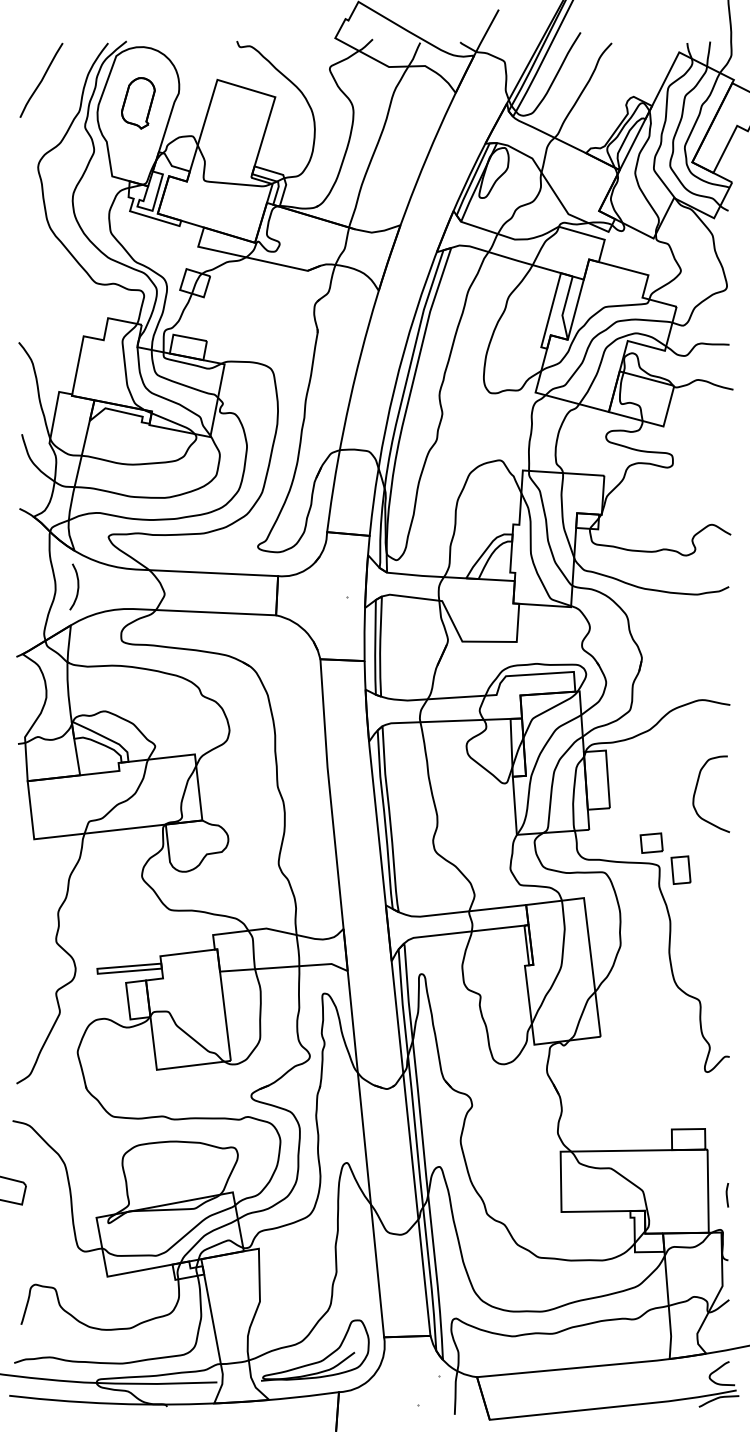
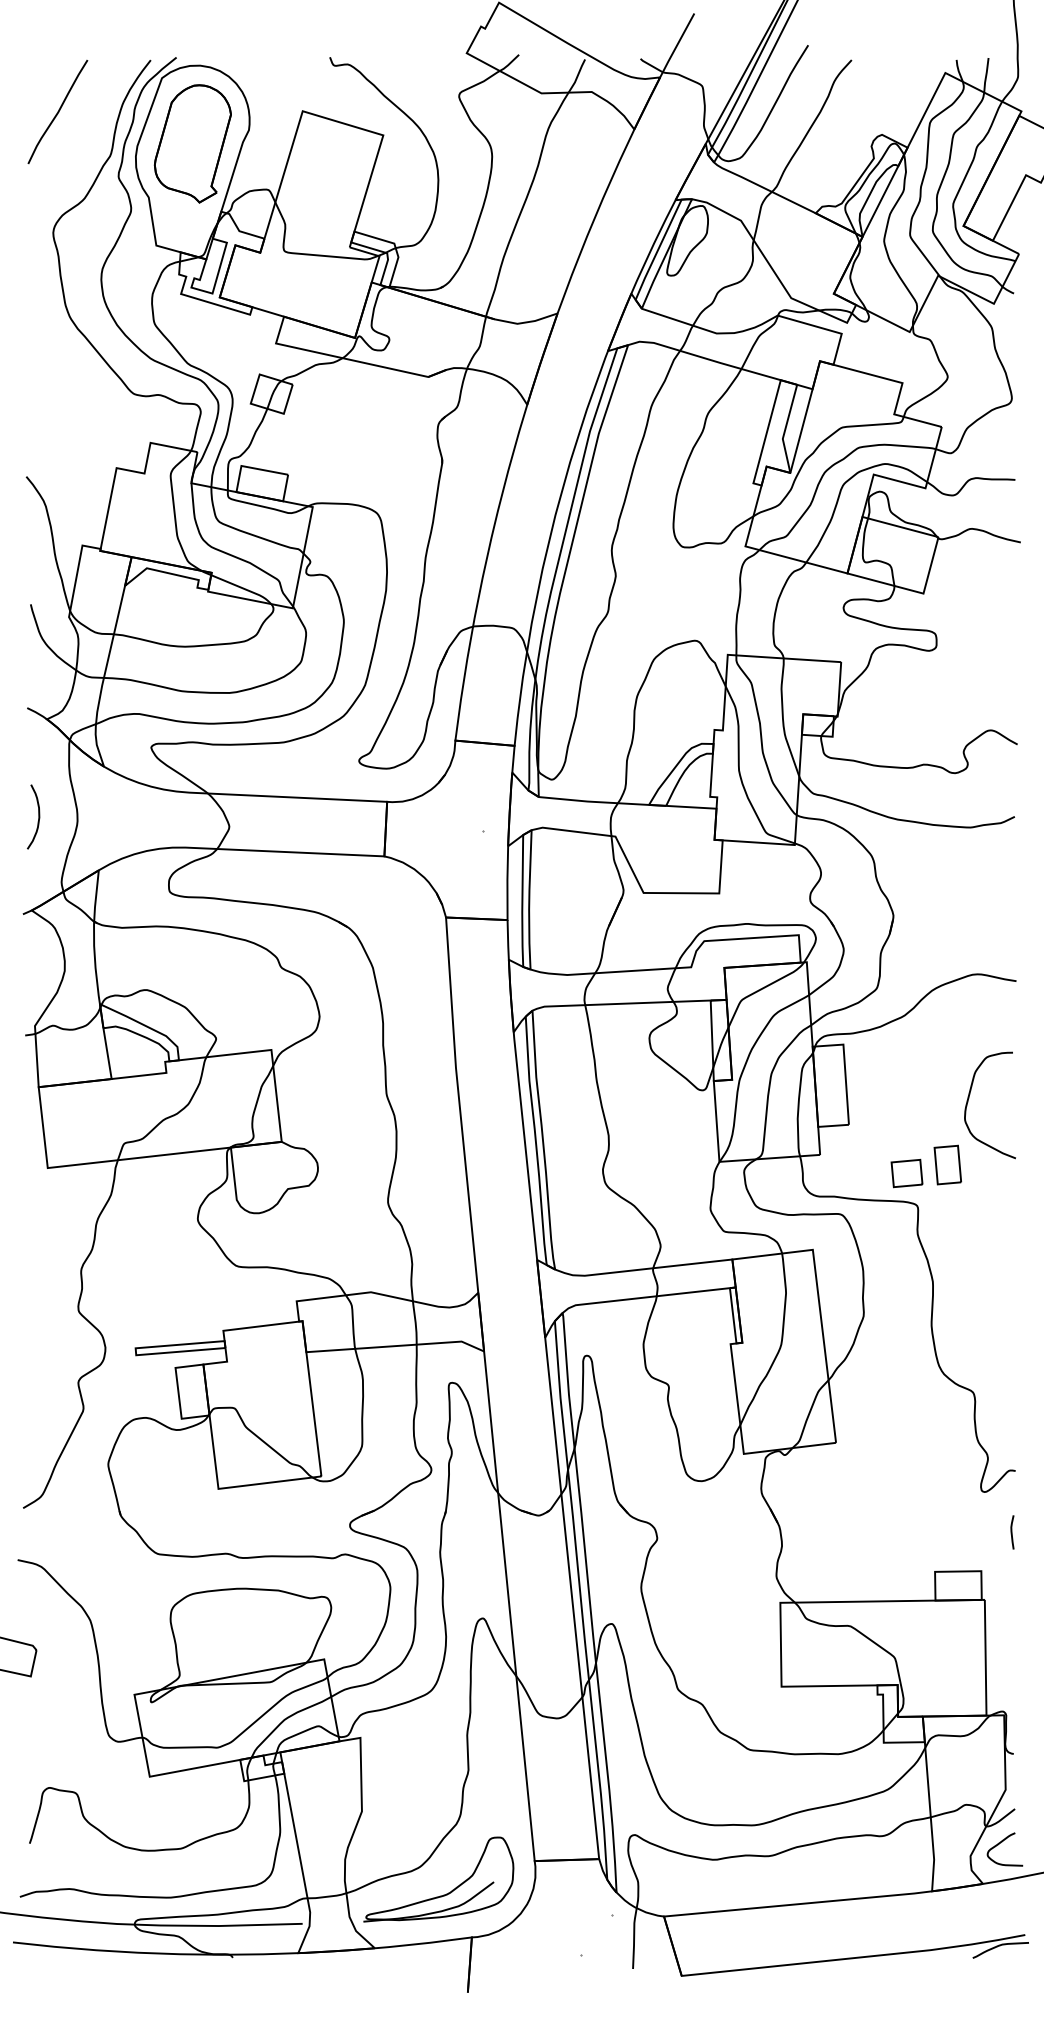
part: (138, 103) -> (192, 143), size x1.67
curve: (77, 586) -> (38, 816), moved
part: (680, 869) -> (947, 1164), moved
curve: (727, 1195) -> (1012, 1532), moved
curve: (718, 1369) -> (999, 1844), moved

